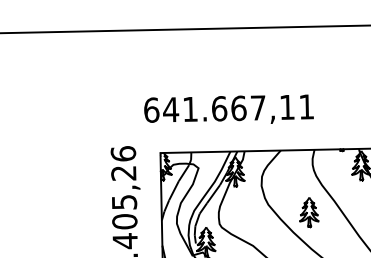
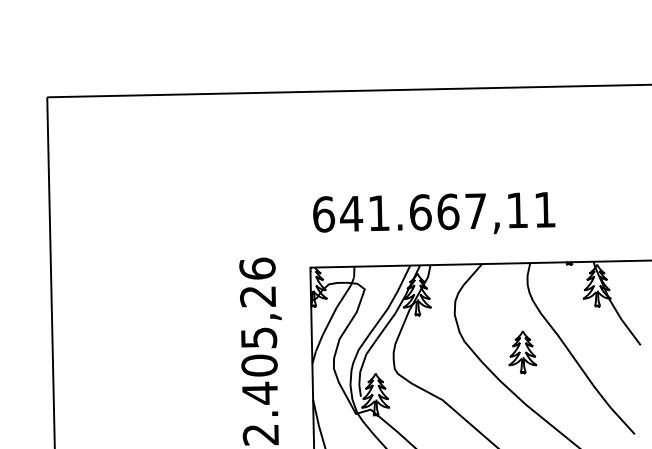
text: (229, 109) -> (434, 213), moved

